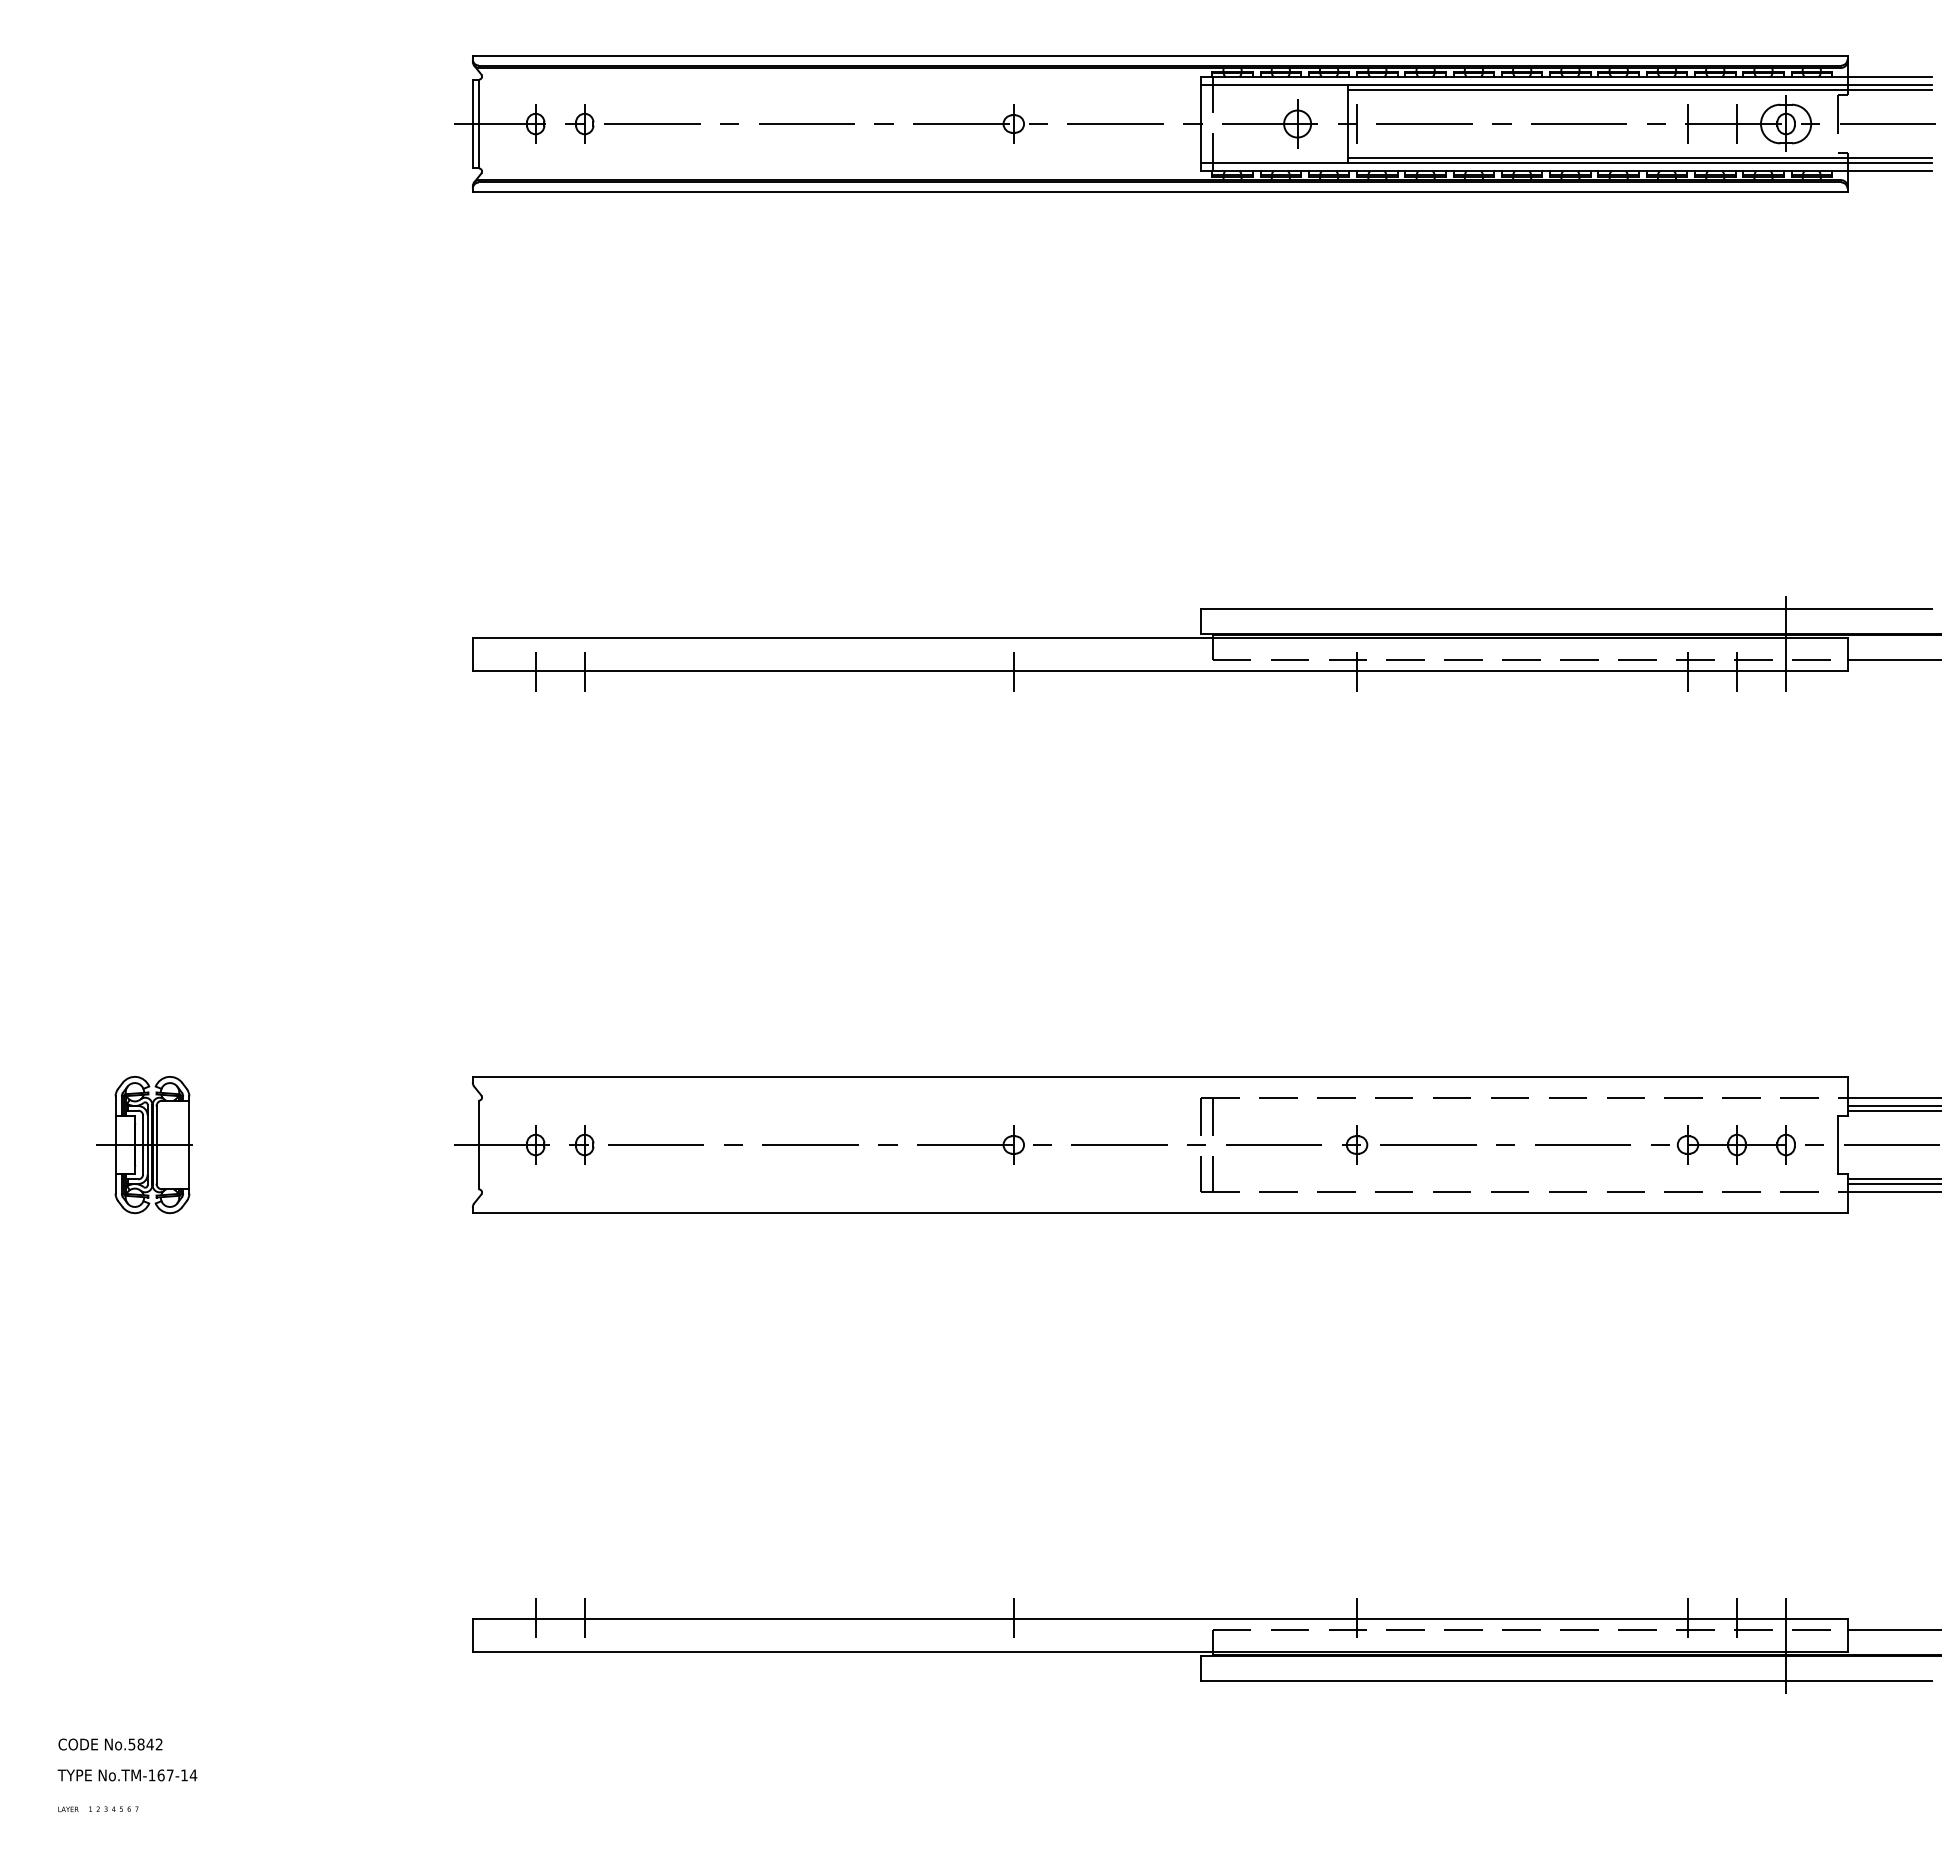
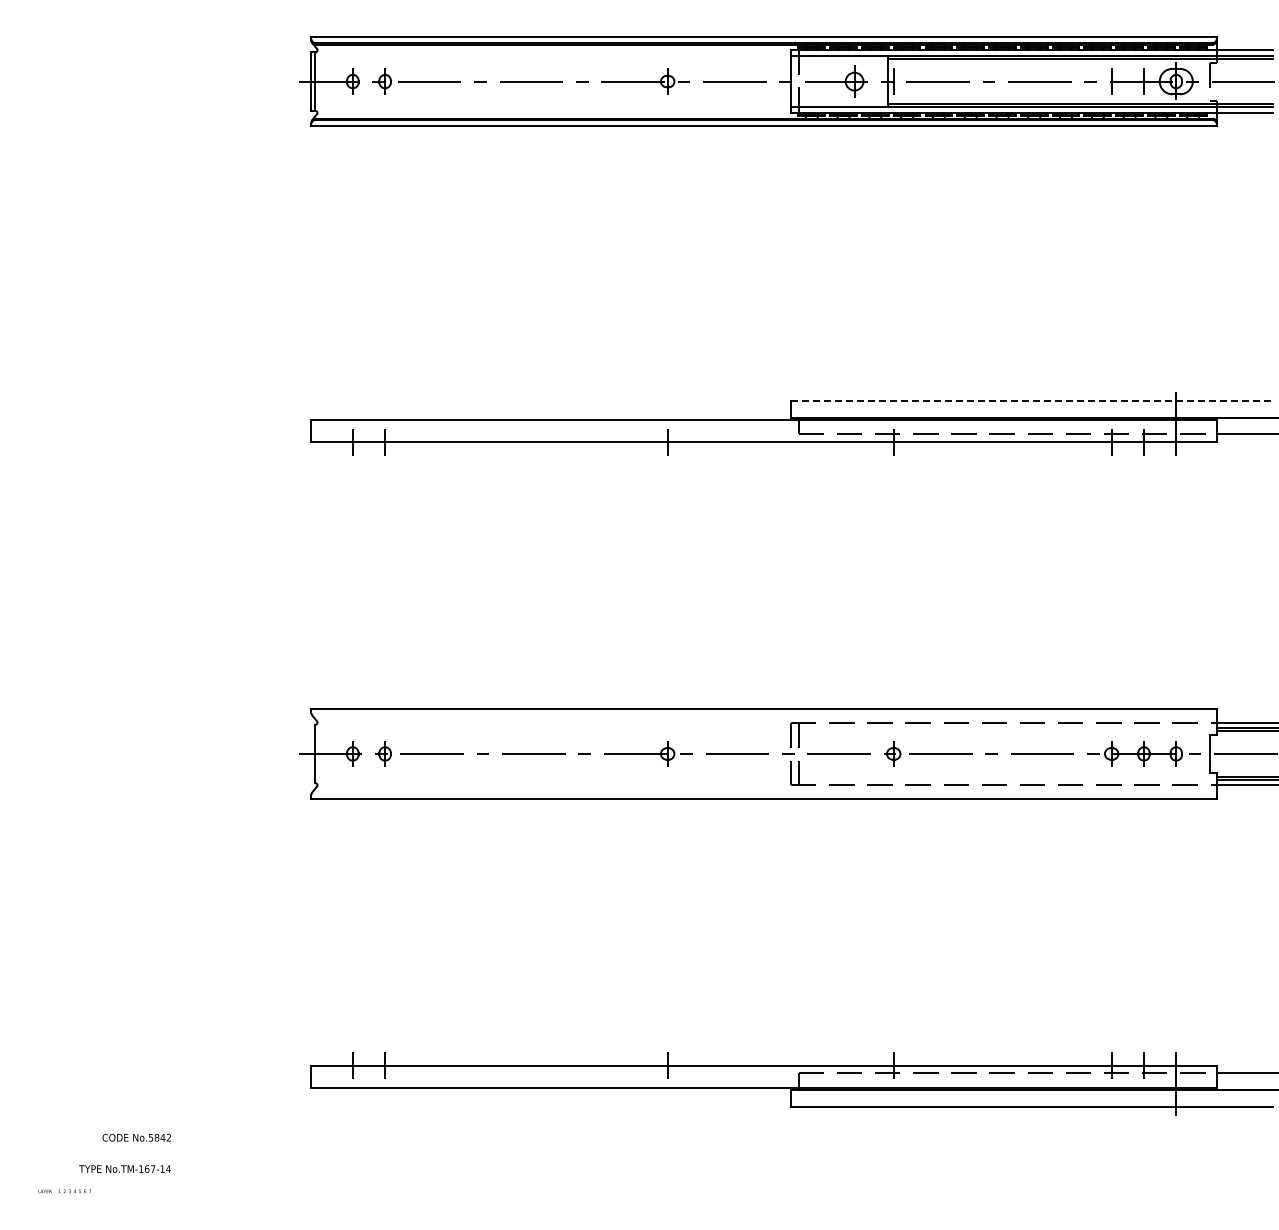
line: (1566, 609) -> (1031, 401), solid -> dashed
part: (143, 1144) -> (94, 753), removed
text: (110, 1744) -> (136, 1137), moved
text: (126, 1774) -> (124, 1168), moved

